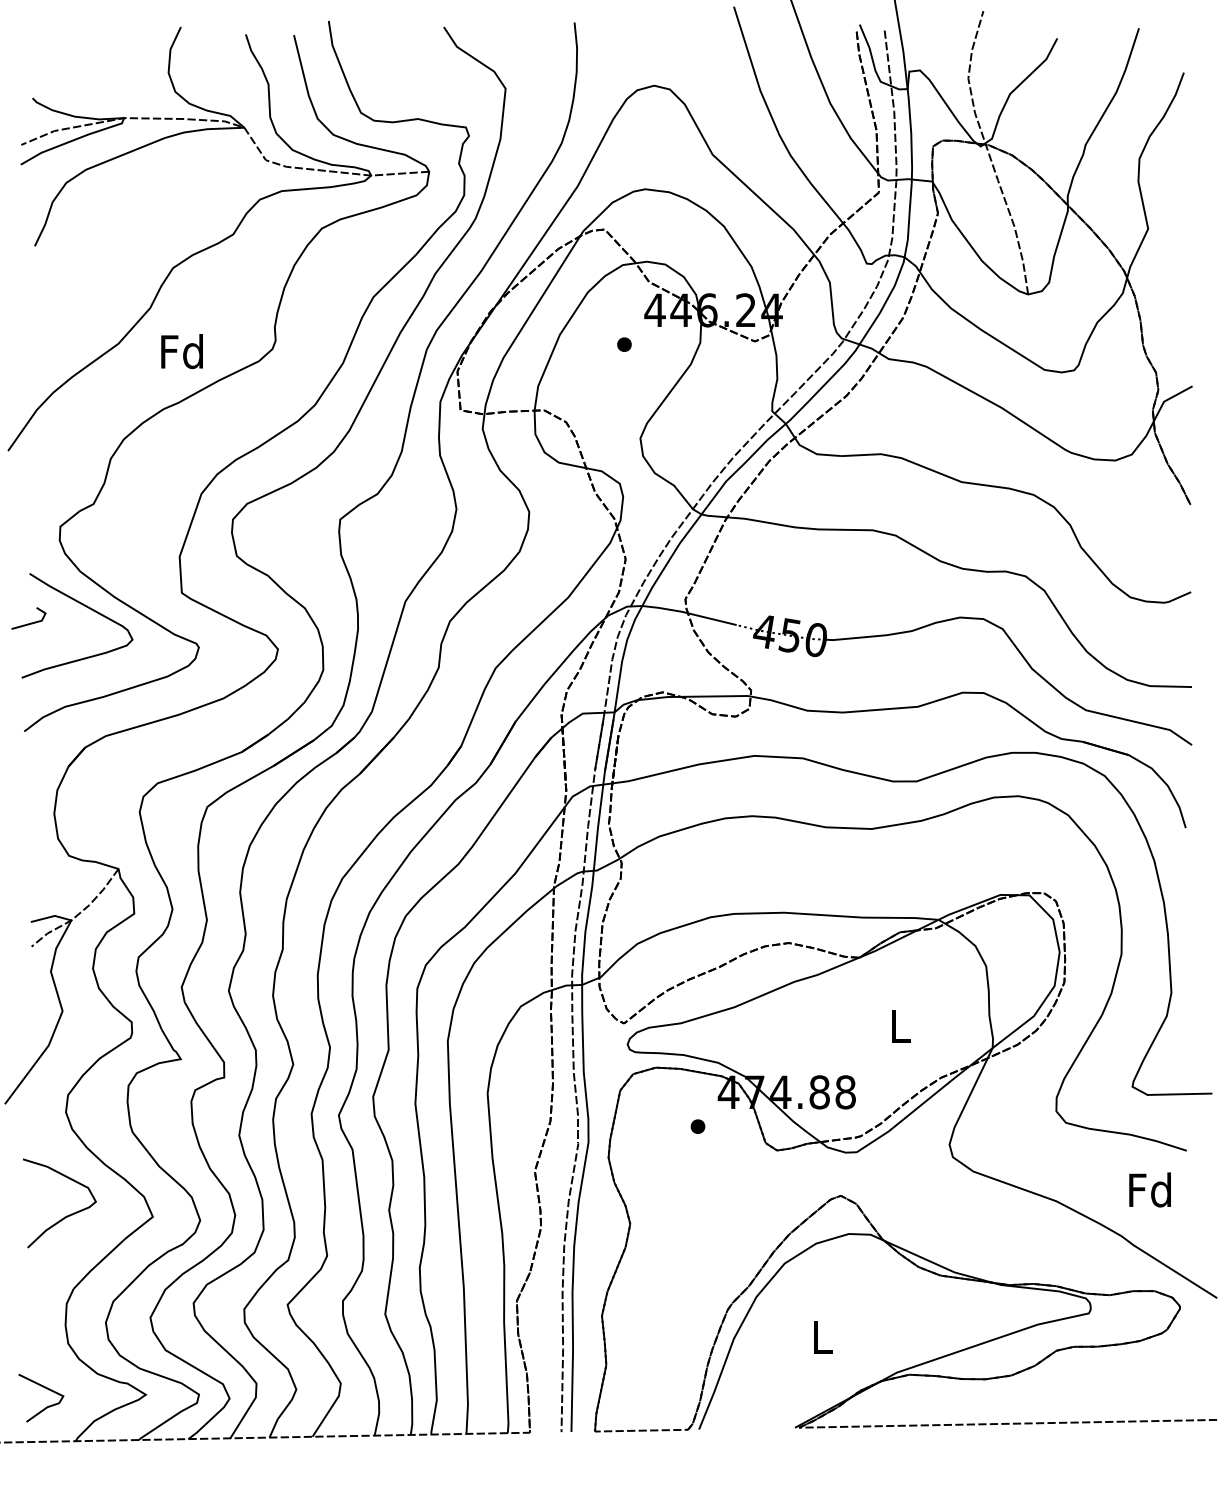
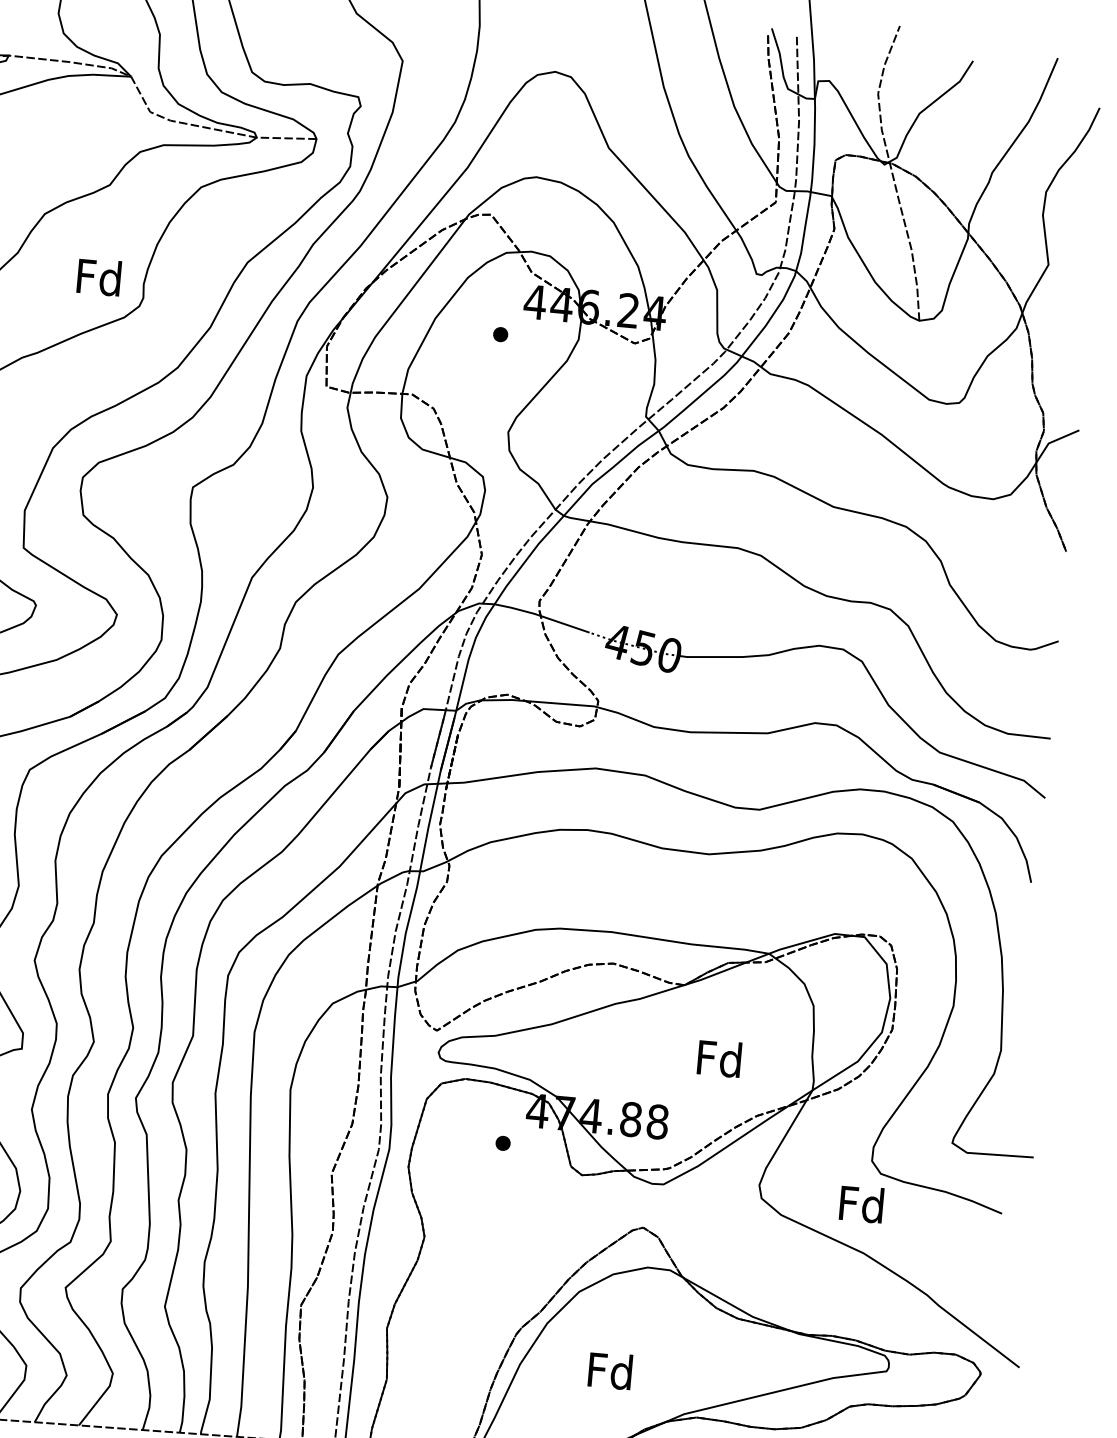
text: (181, 351) -> (98, 277), moved
text: (899, 1025) -> (719, 1058), L -> Fd
text: (1149, 1189) -> (861, 1203), moved
text: (821, 1336) -> (610, 1370), L -> Fd

